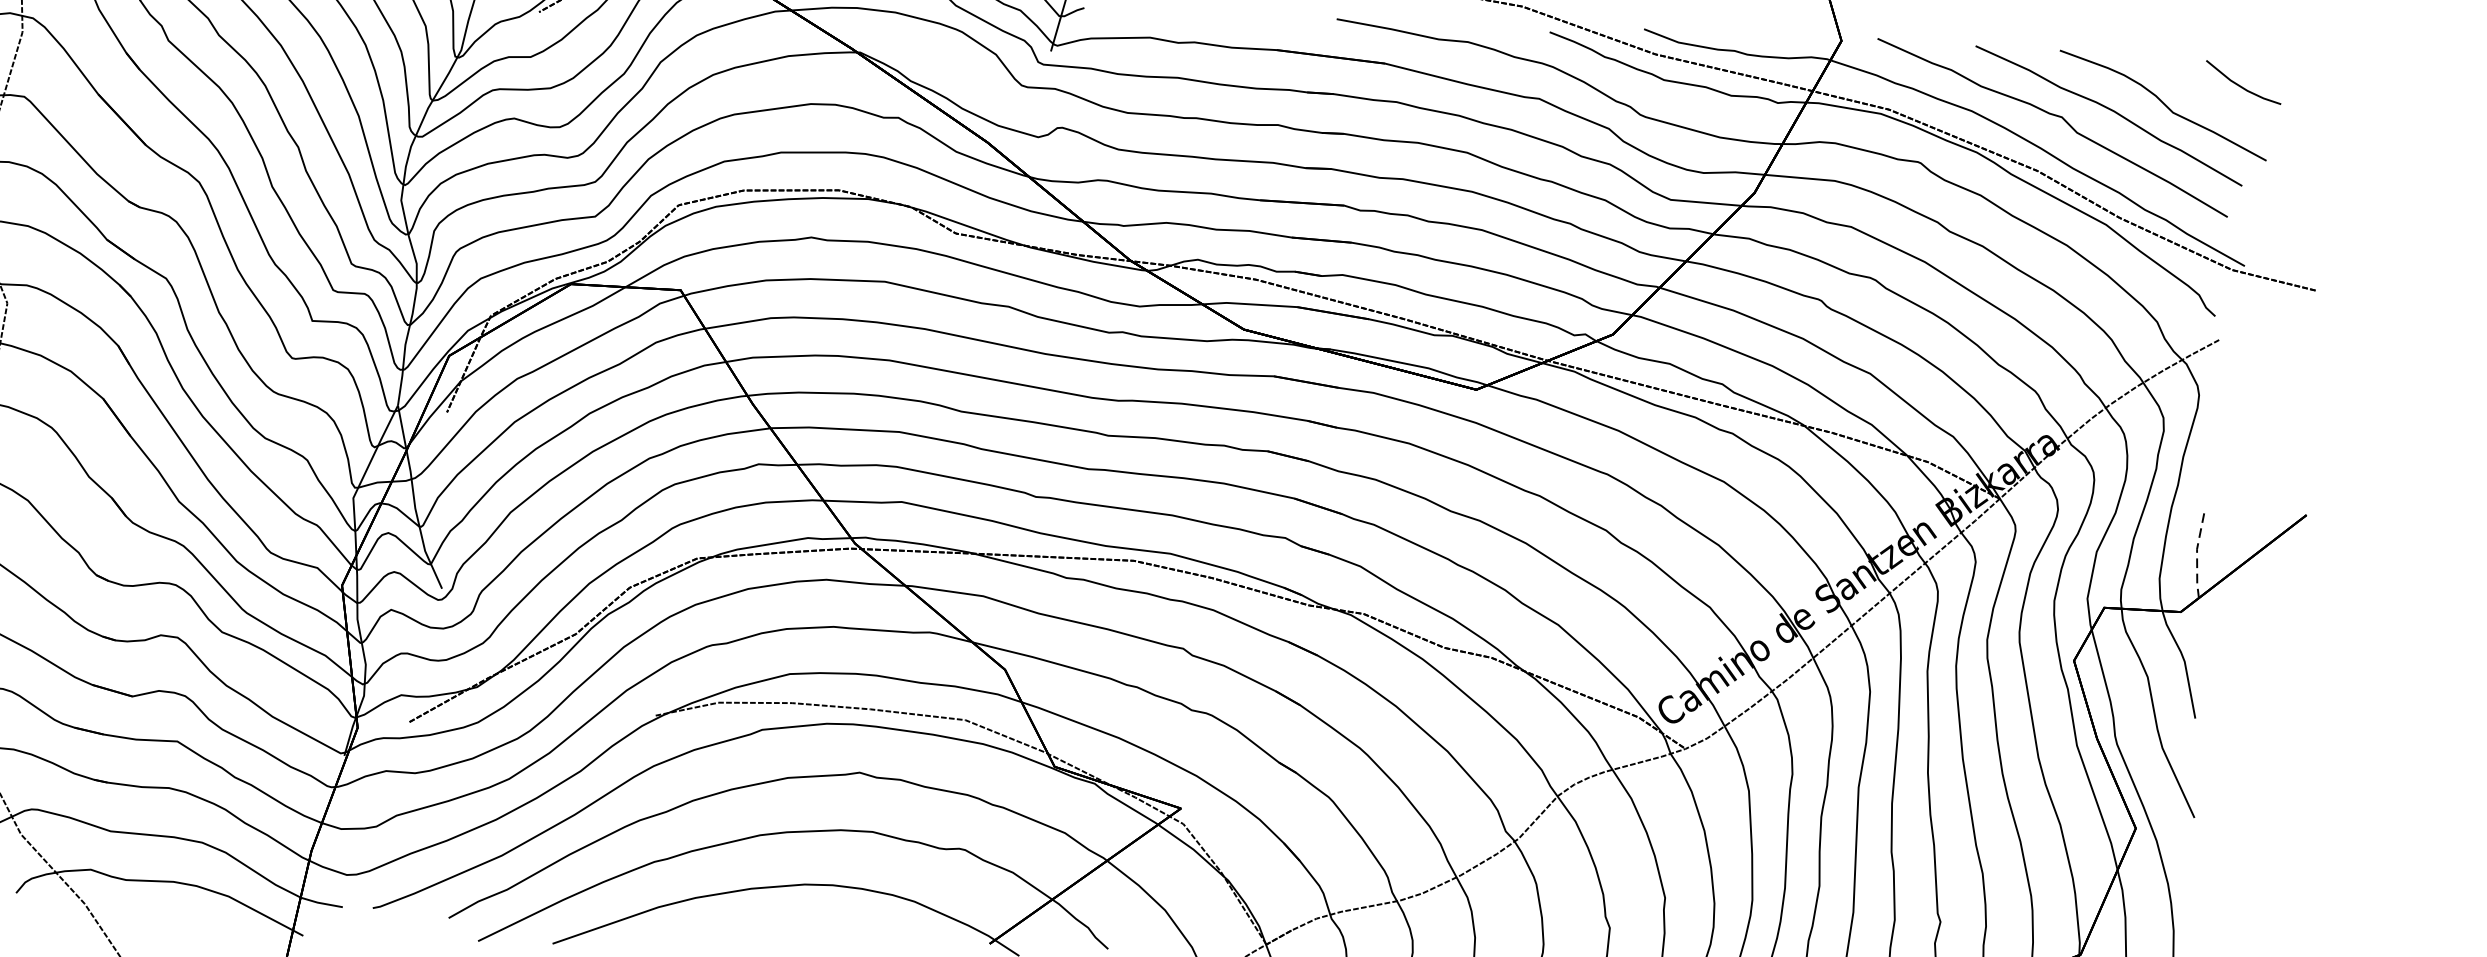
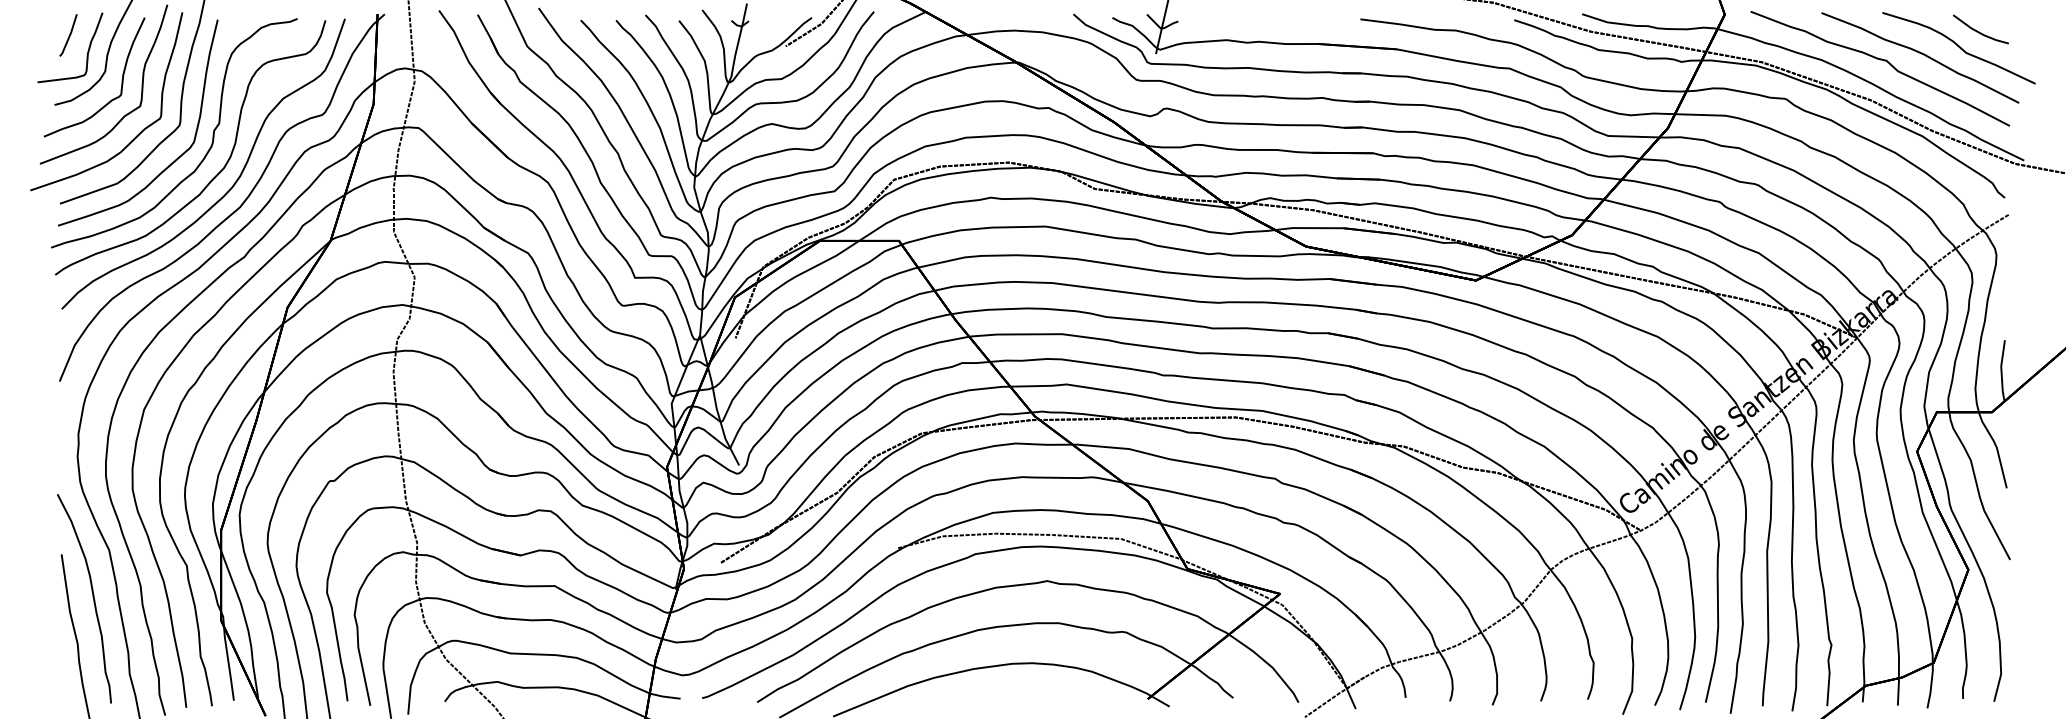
line: (2241, 85) -> (1979, 31), moved
line: (2197, 556) -> (2001, 371), dashed -> solid

